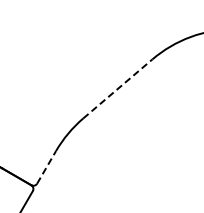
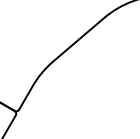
line: (117, 88) -> (78, 39), dashed -> solid
line: (46, 167) -> (25, 97), dashed -> solid

